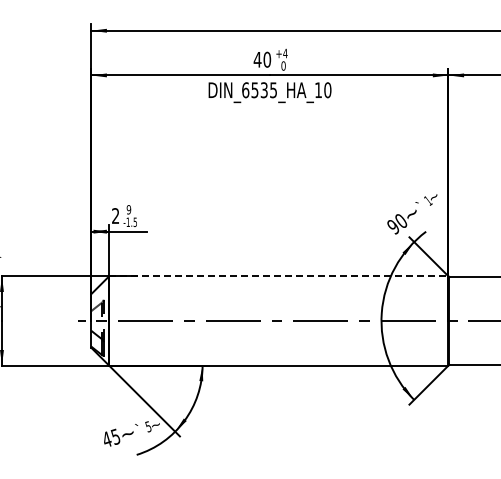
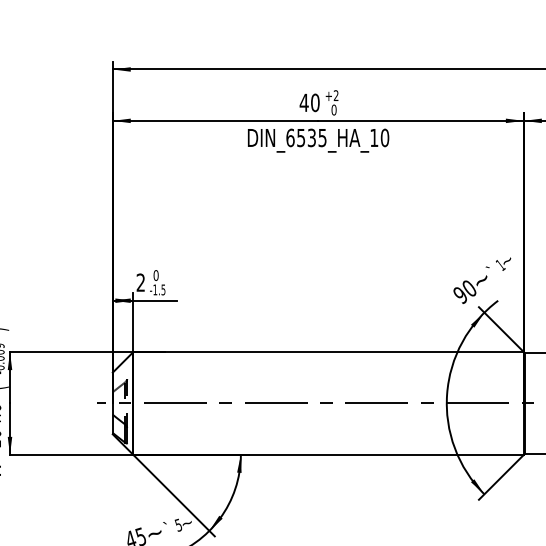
text: (285, 53) -> (336, 95), +4 -> +2
text: (128, 209) -> (155, 275), 9 -> 0
line: (278, 276) -> (328, 352), dashed -> solid

